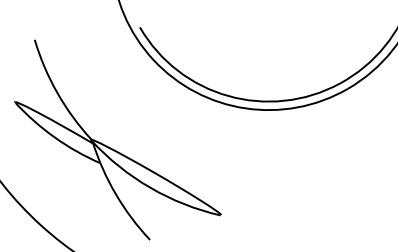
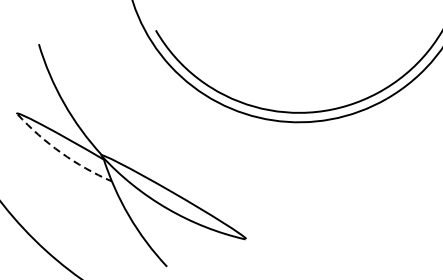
arc: (54, 137) -> (60, 152), solid -> dashed

